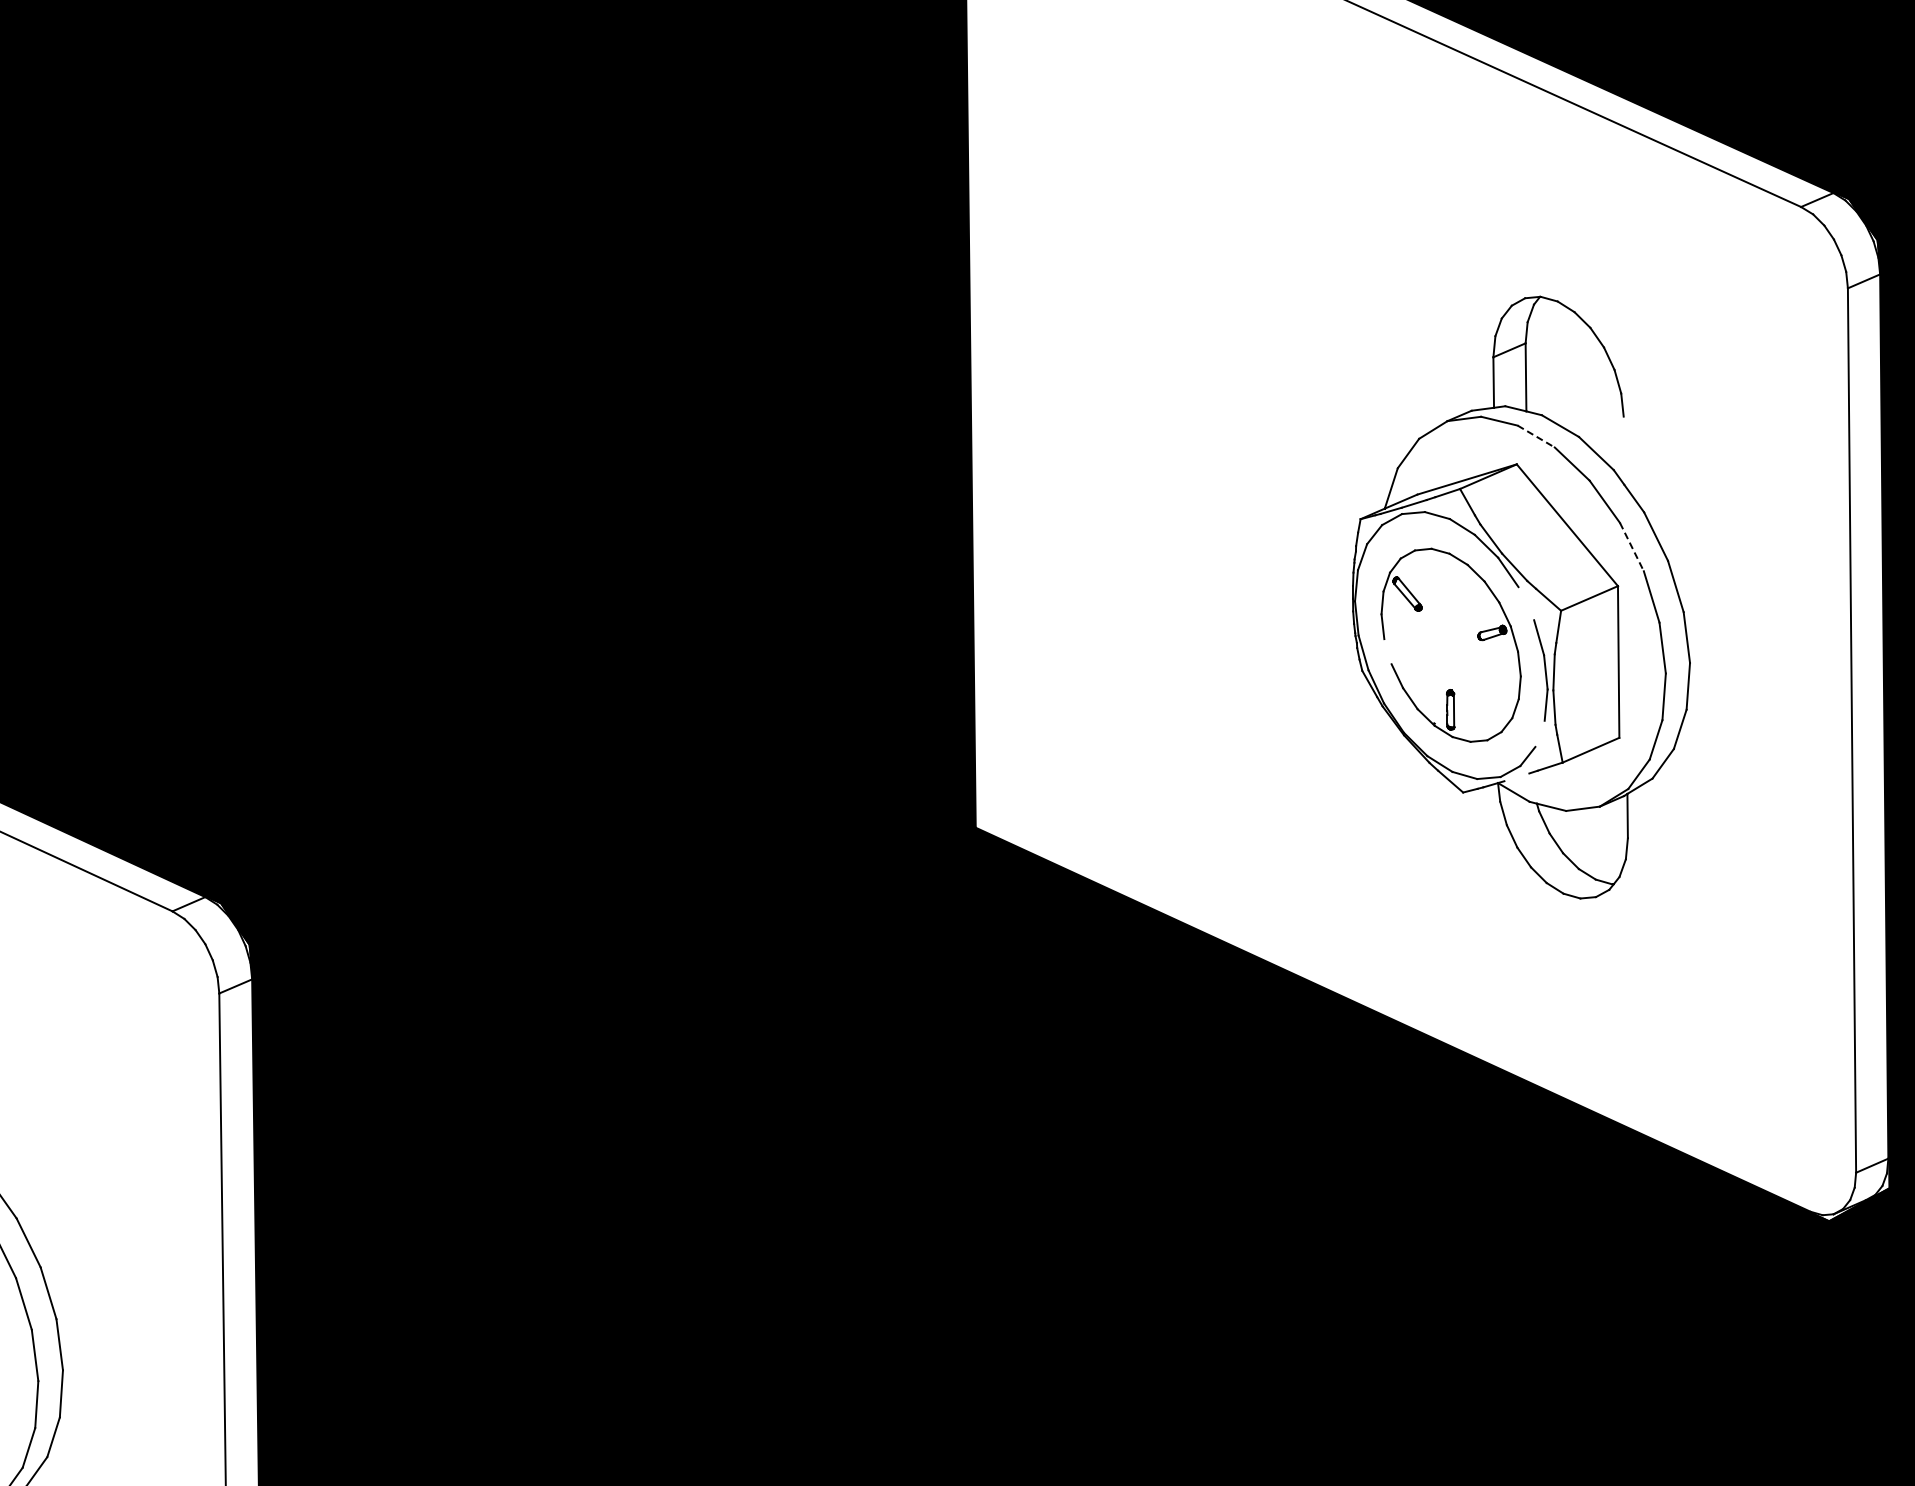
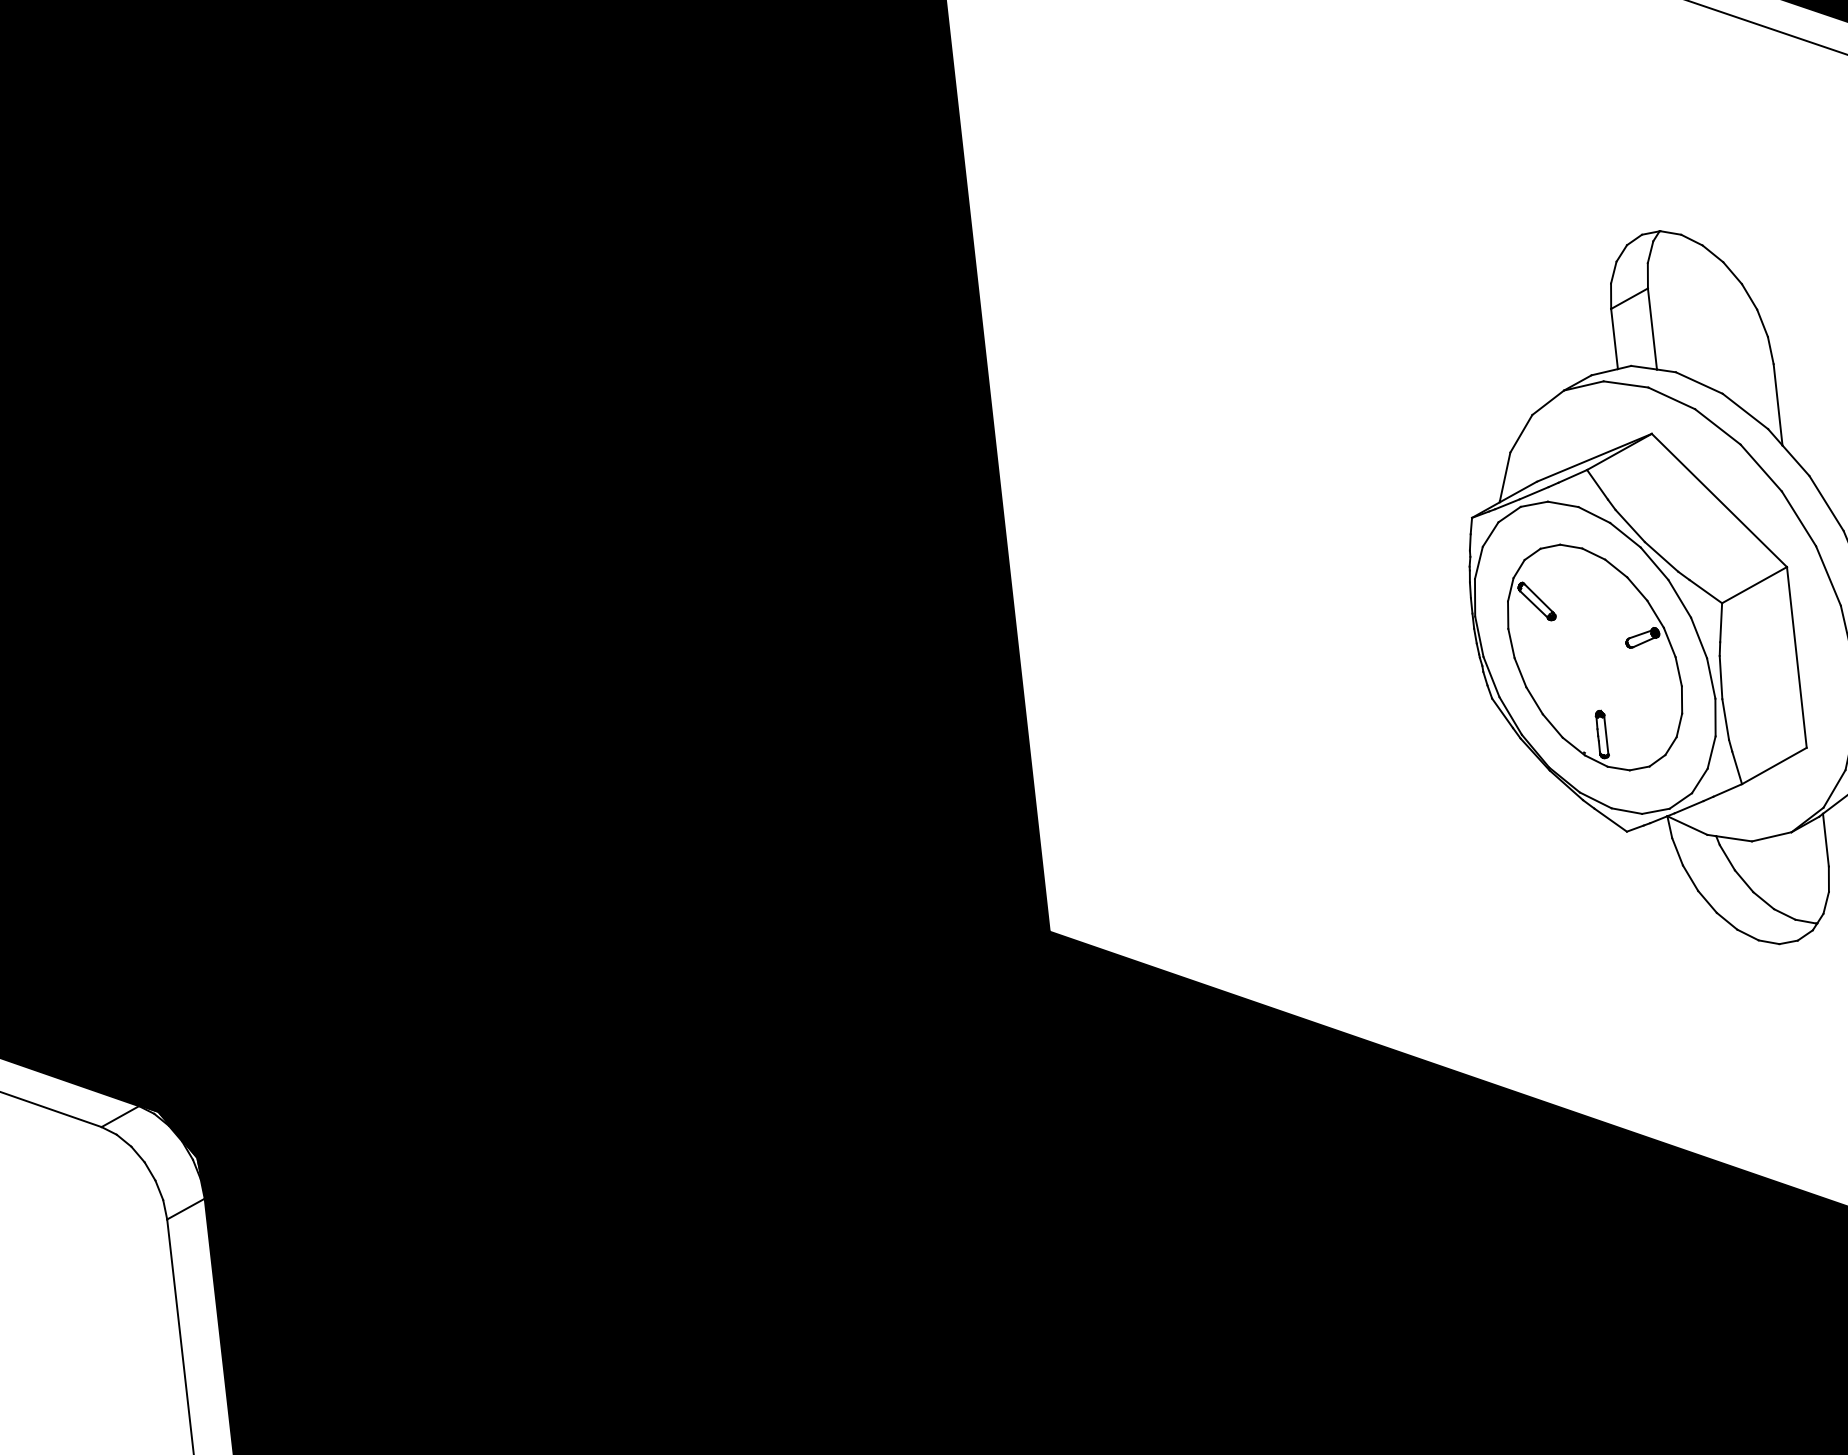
line: (1536, 436) -> (1671, 398), dashed -> solid
line: (1623, 450) -> (1777, 404), added
line: (1631, 547) -> (1798, 519), dashed -> solid
line: (1526, 603) -> (1679, 598), added
line: (1387, 651) -> (1519, 672), added
line: (1539, 733) -> (1710, 752), added
line: (1516, 777) -> (1688, 807), added

